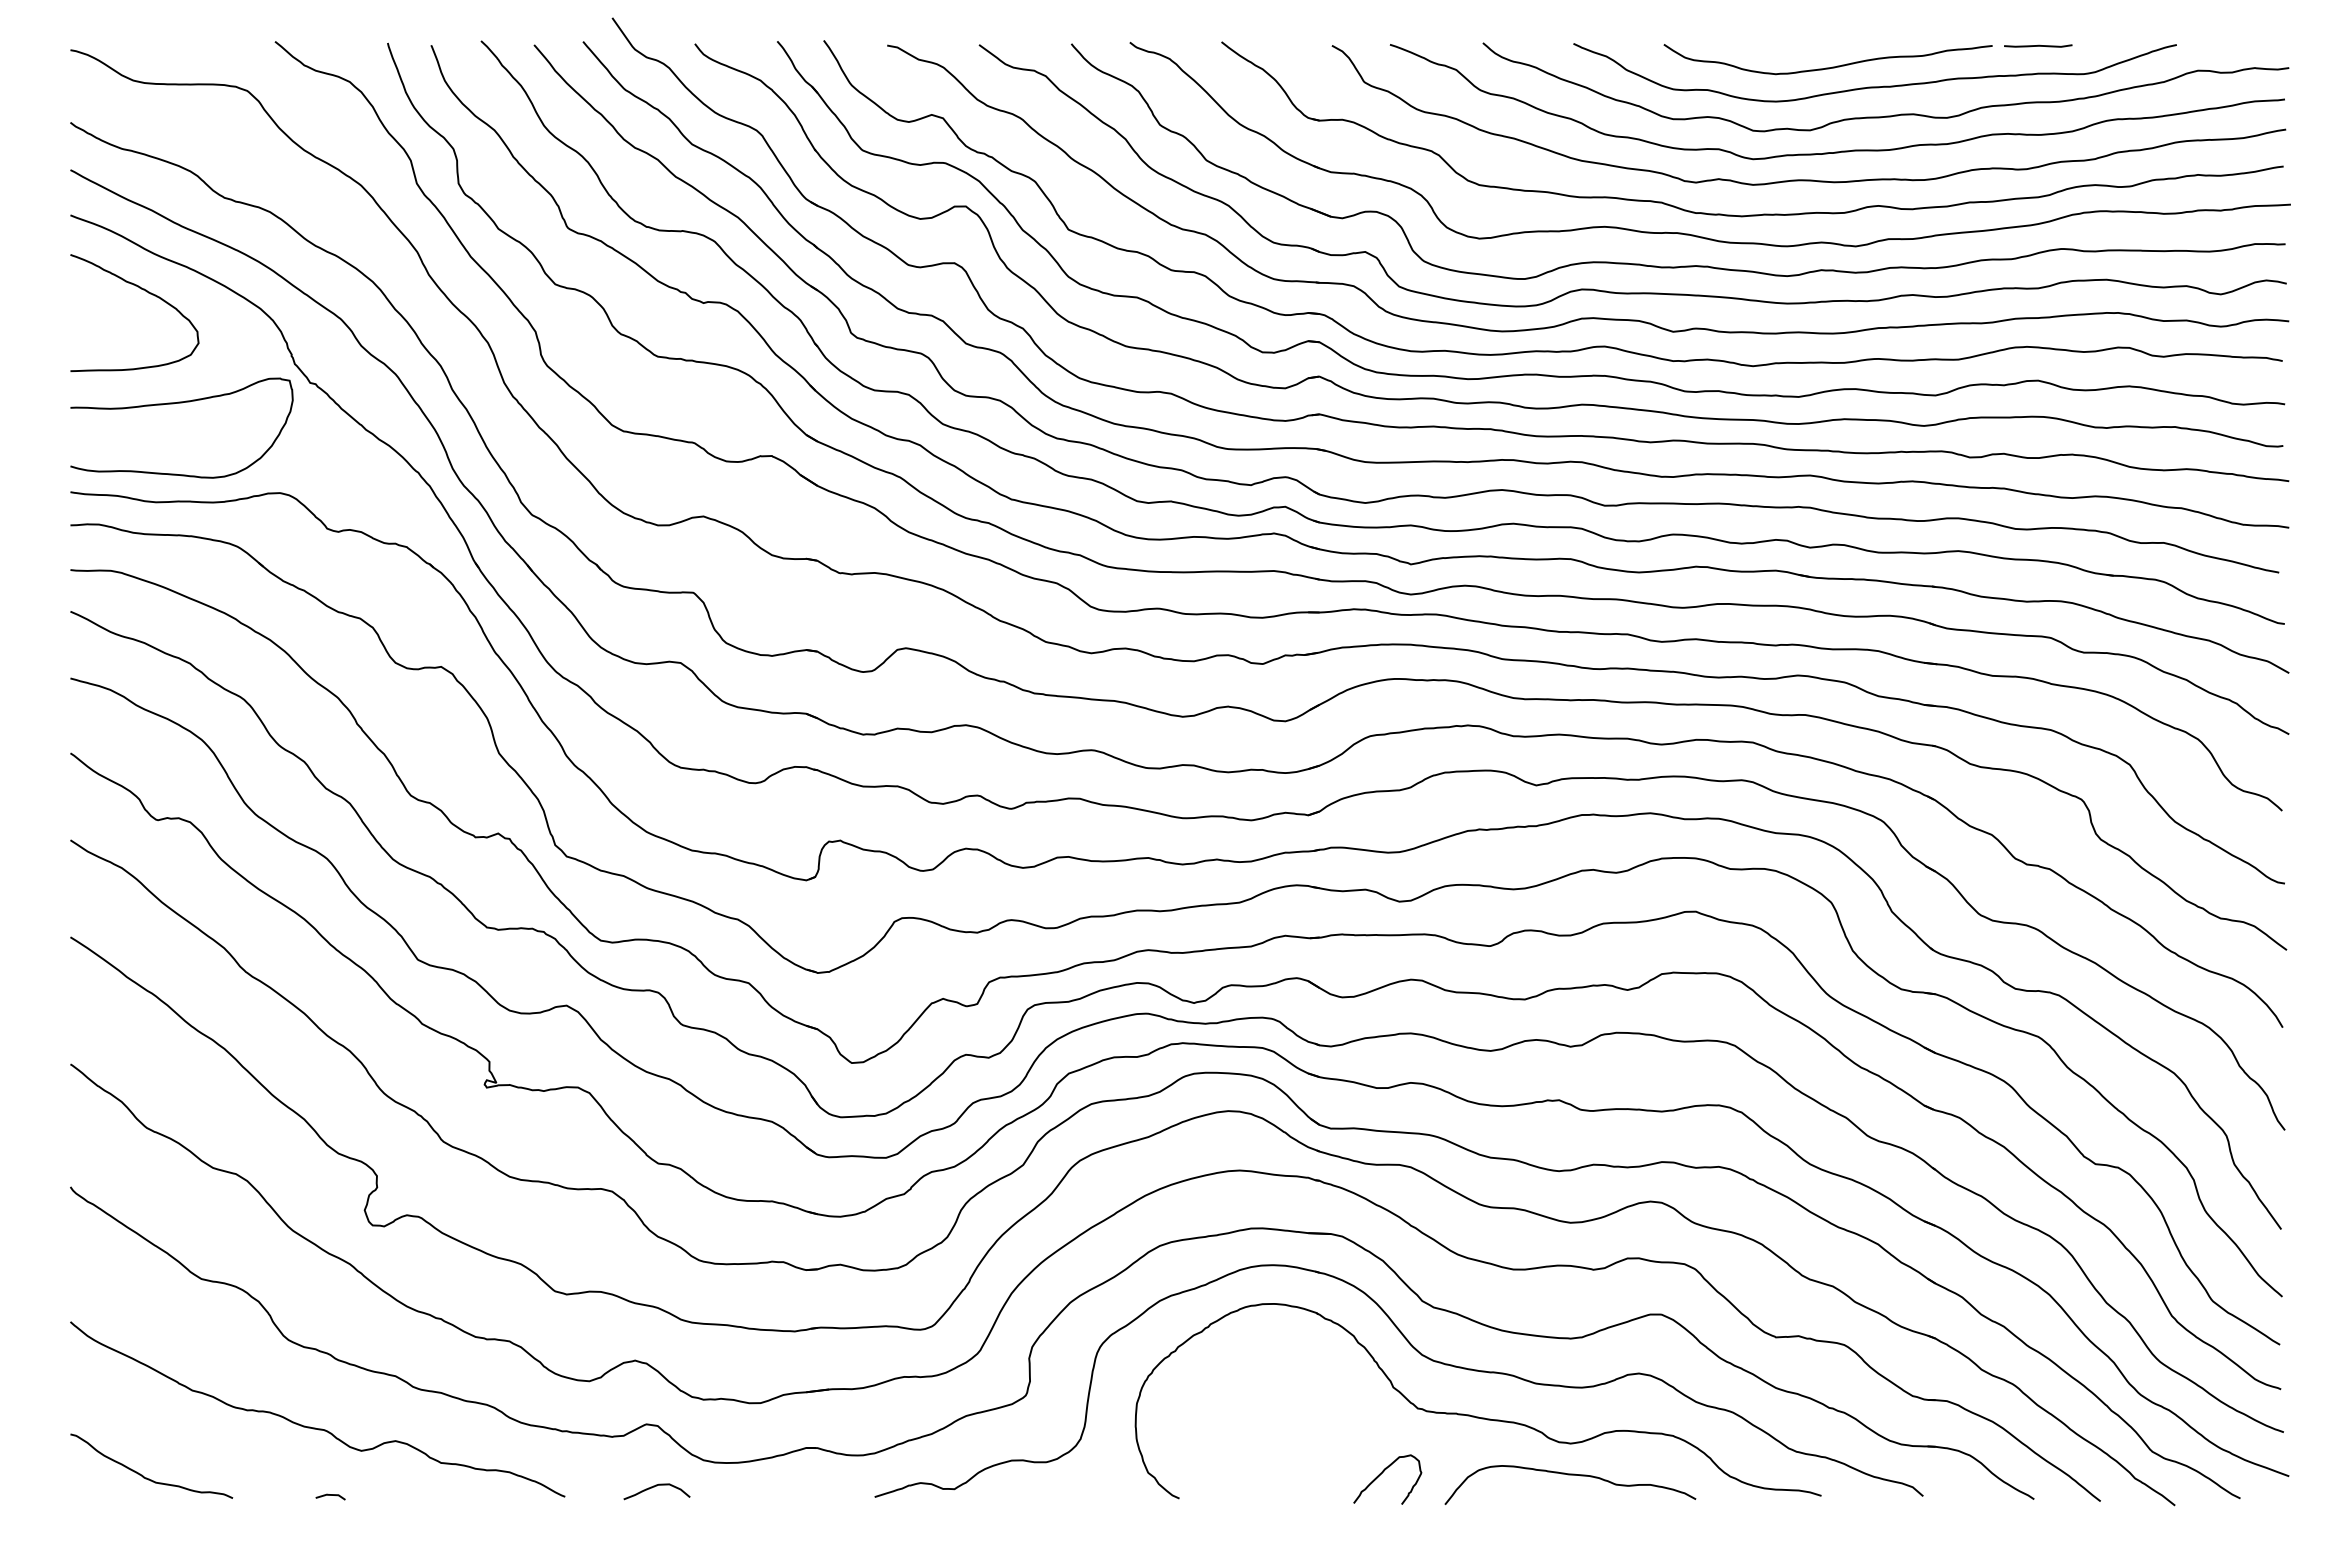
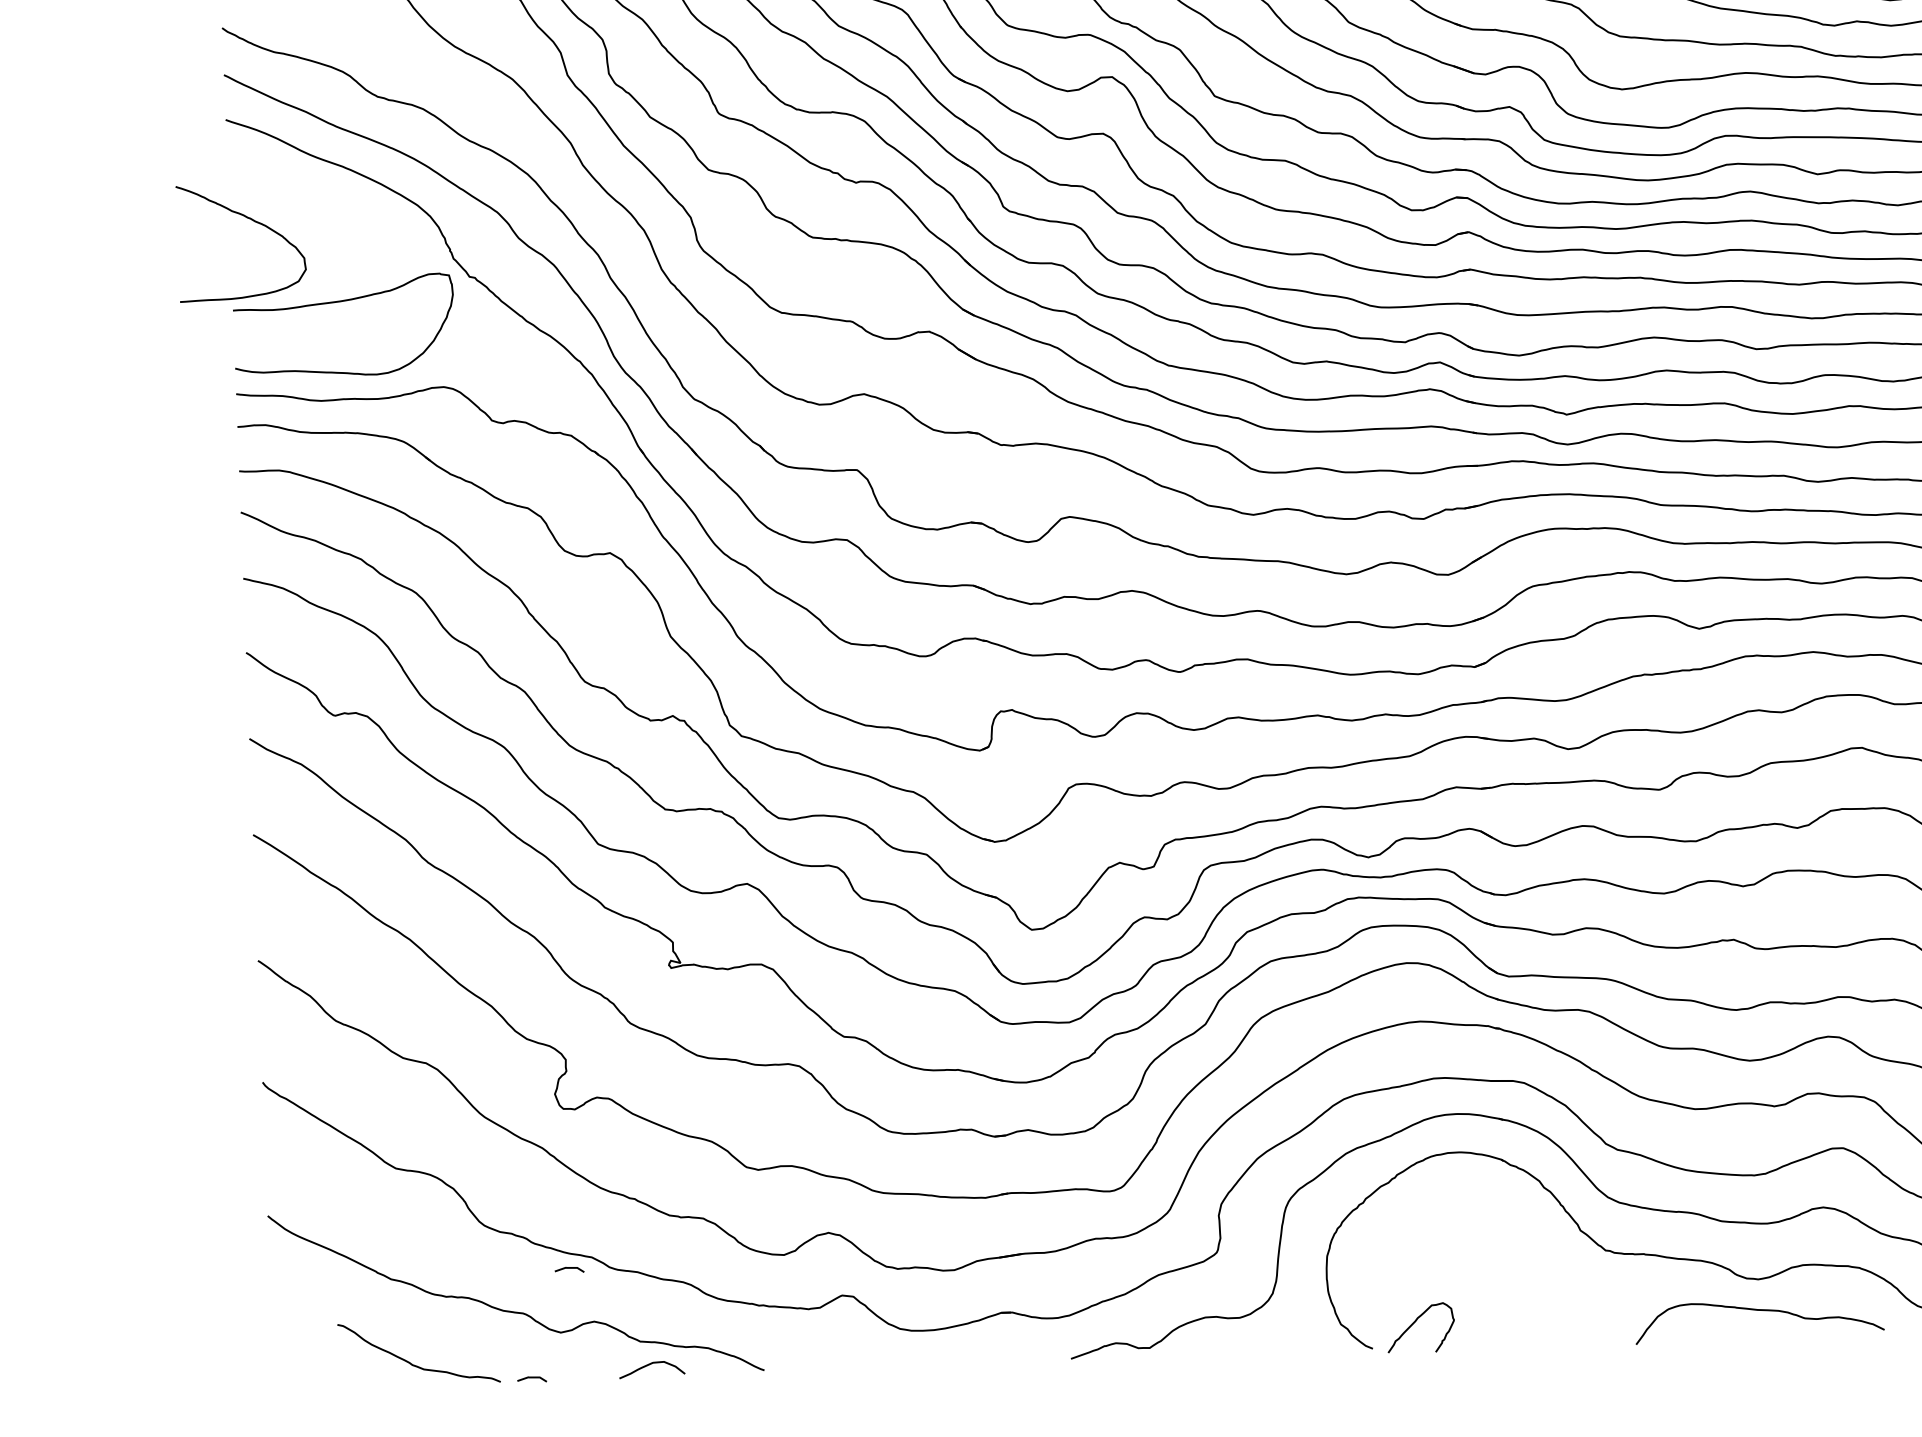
curve: (146, 292) -> (252, 221), moved
curve: (372, 1386) -> (569, 1268), added
curve: (1382, 1473) -> (1415, 1322), moved
curve: (142, 1474) -> (410, 1361), moved
curve: (654, 1487) -> (649, 1365), moved

